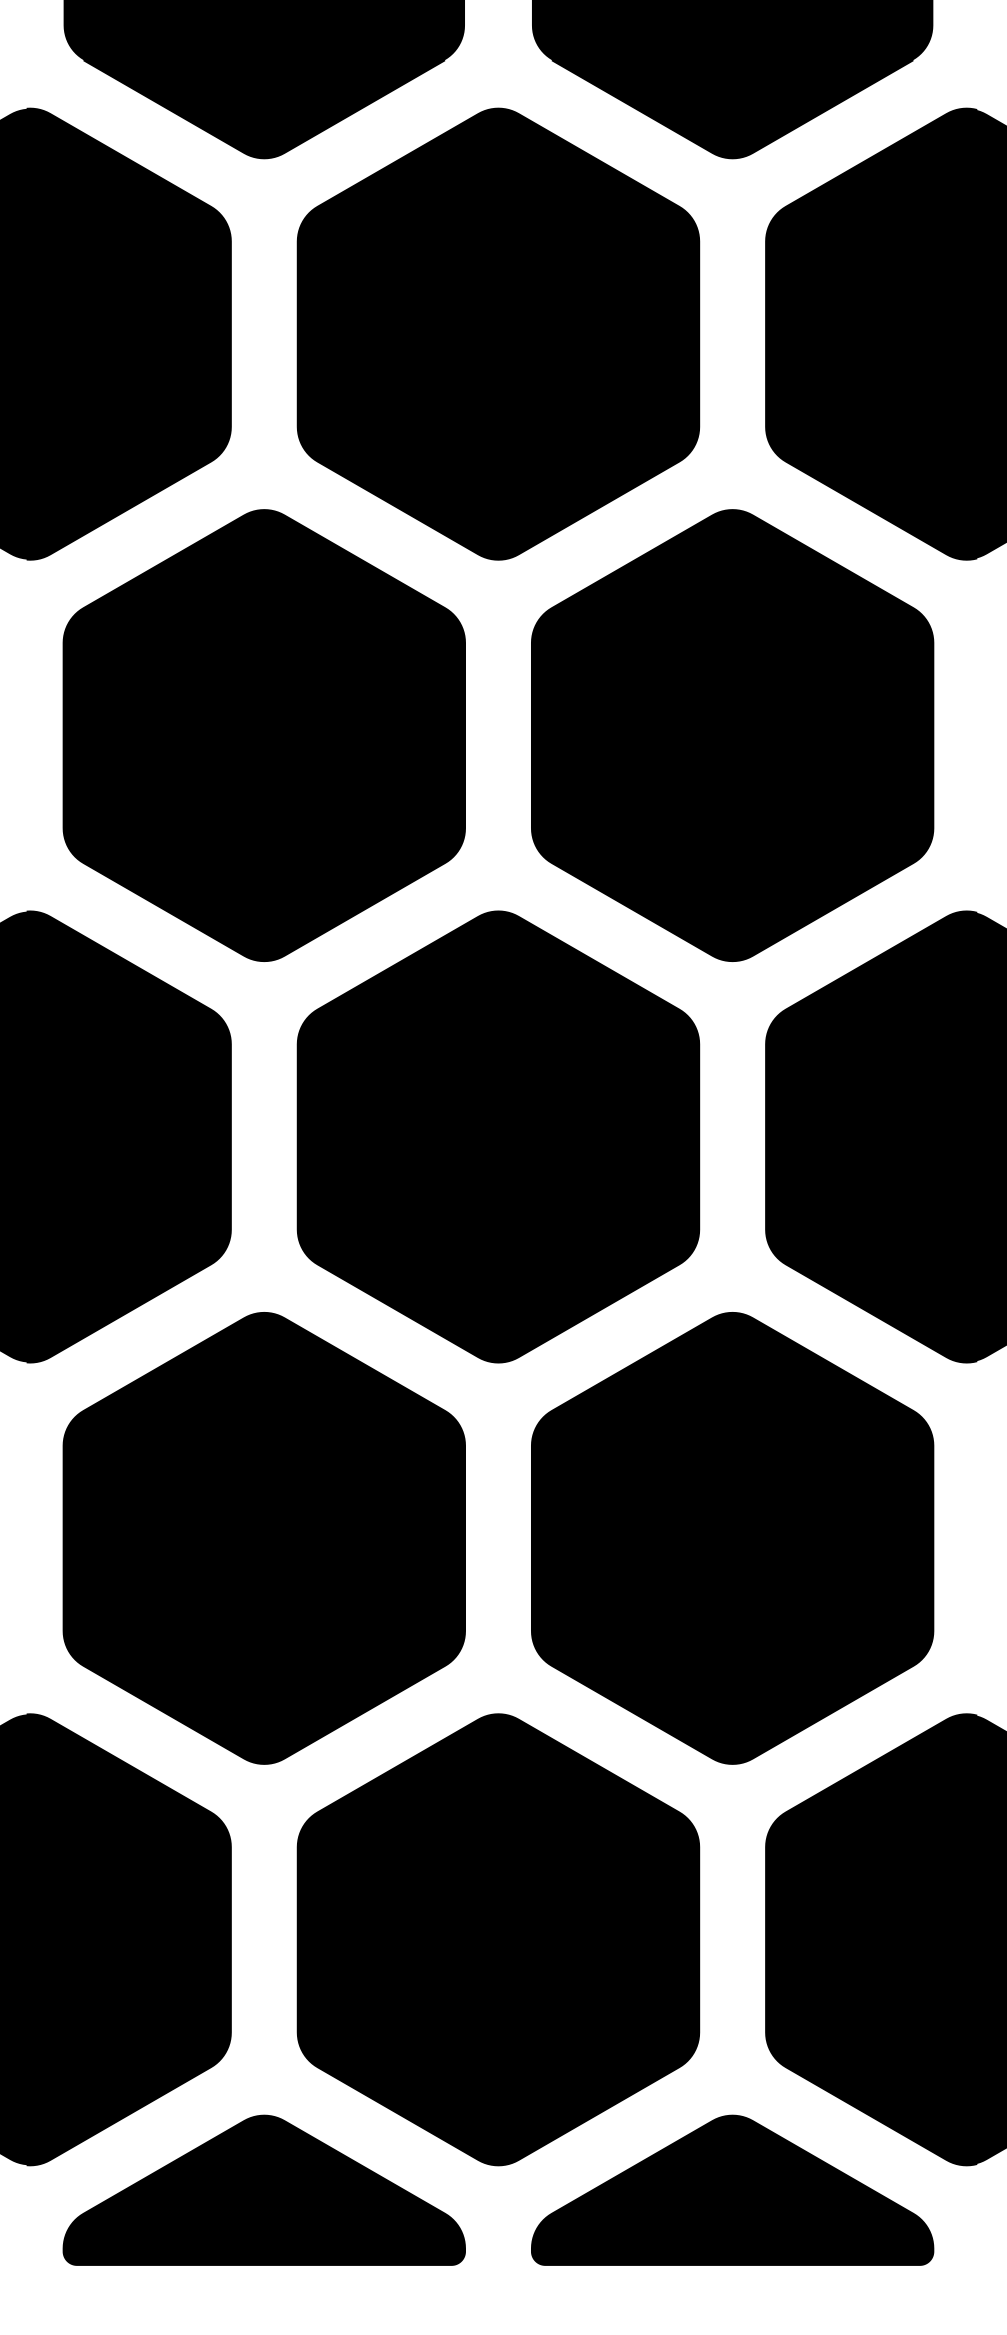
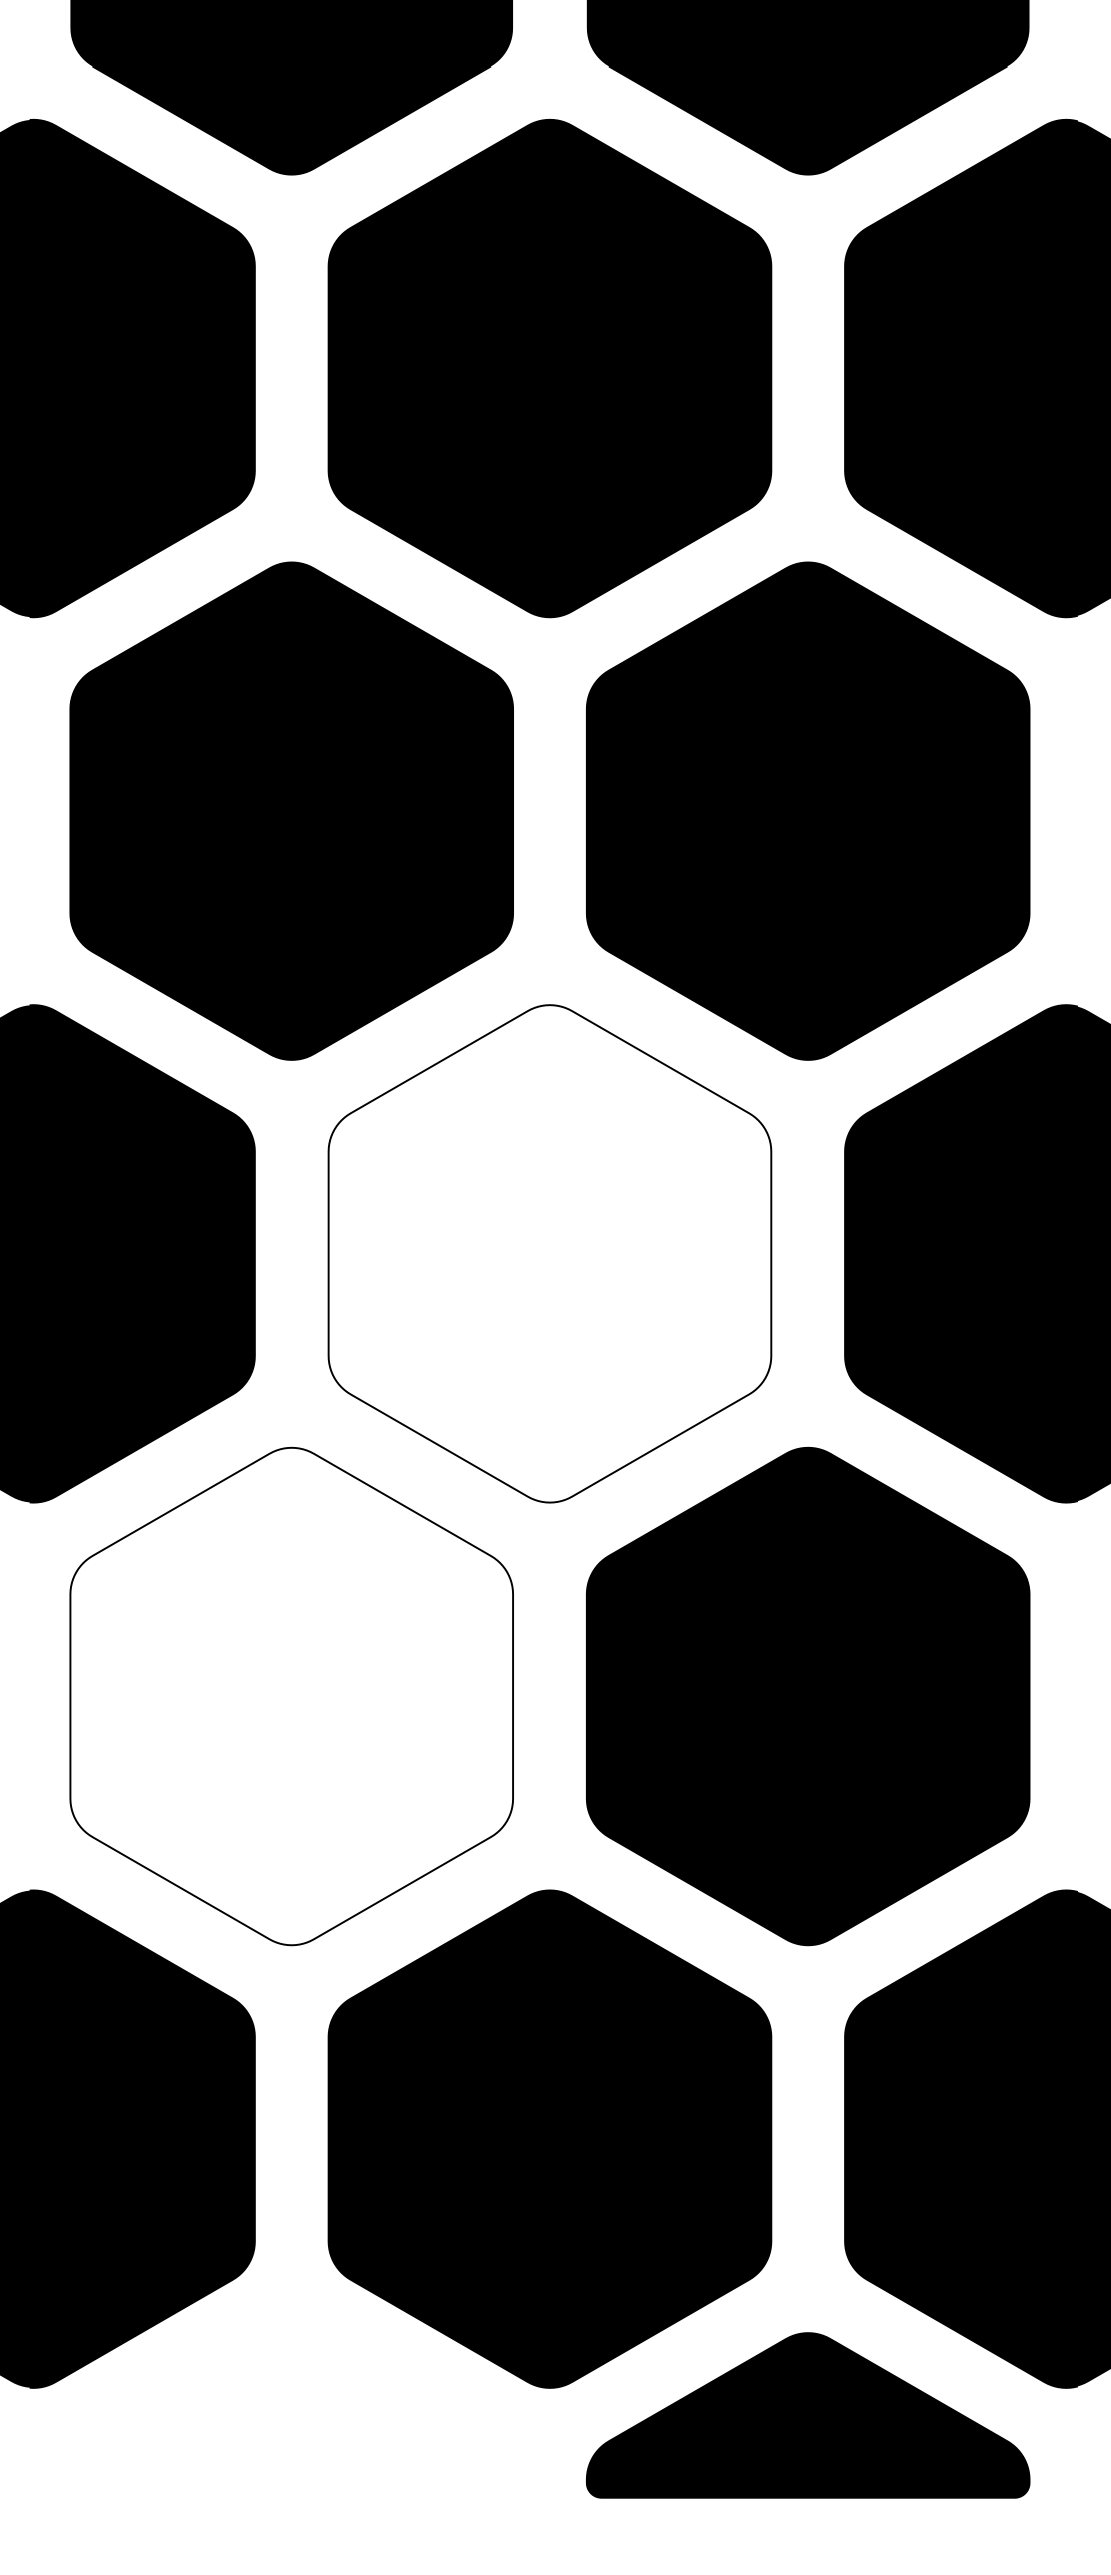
fill: (498, 1136) -> (549, 1253), removed
fill: (264, 1538) -> (291, 1696), removed
part: (264, 2190) -> (291, 2415), removed

